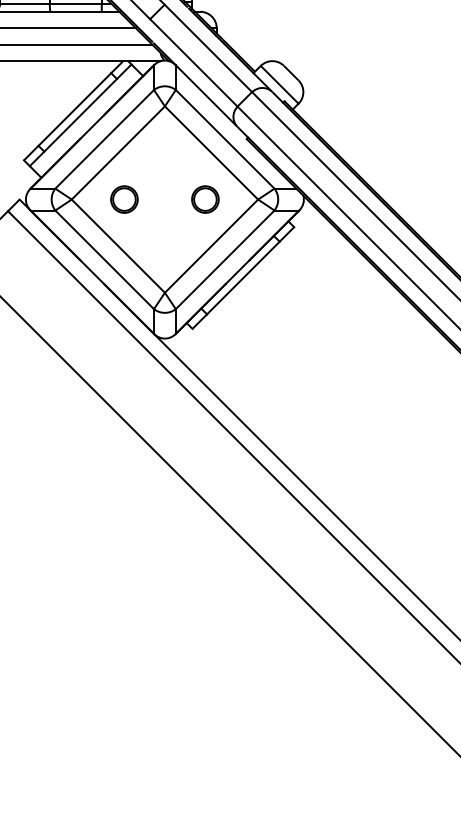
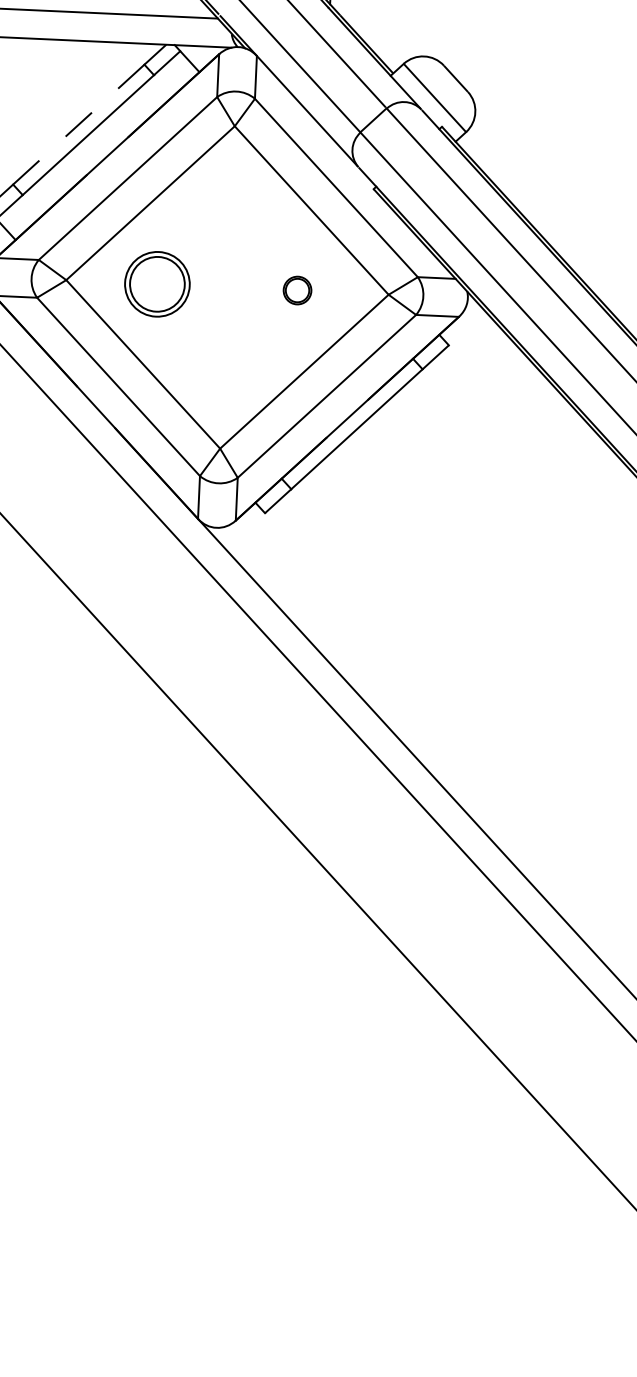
line: (74, 109) -> (78, 124), solid -> dashed
part: (124, 199) -> (157, 284), size x1.4
part: (205, 199) -> (297, 290), size x0.6

